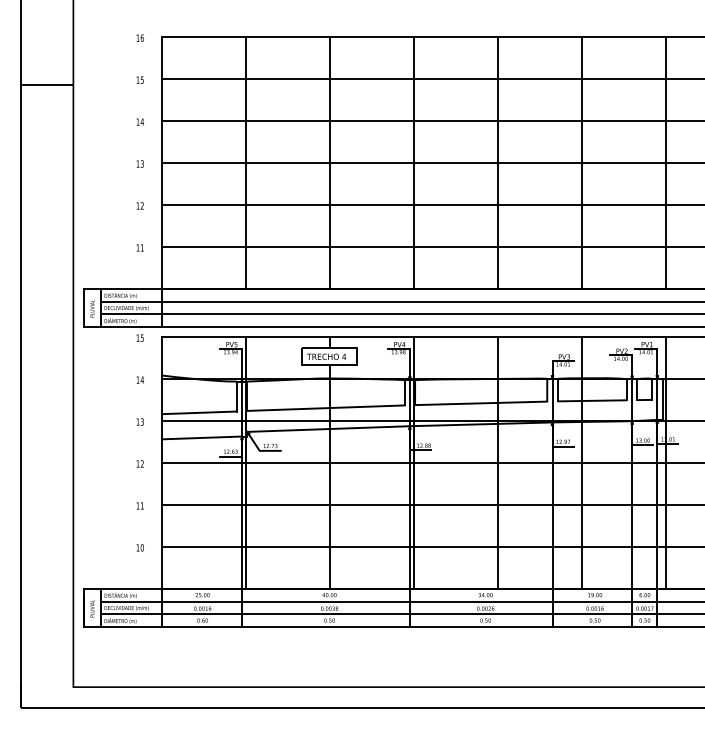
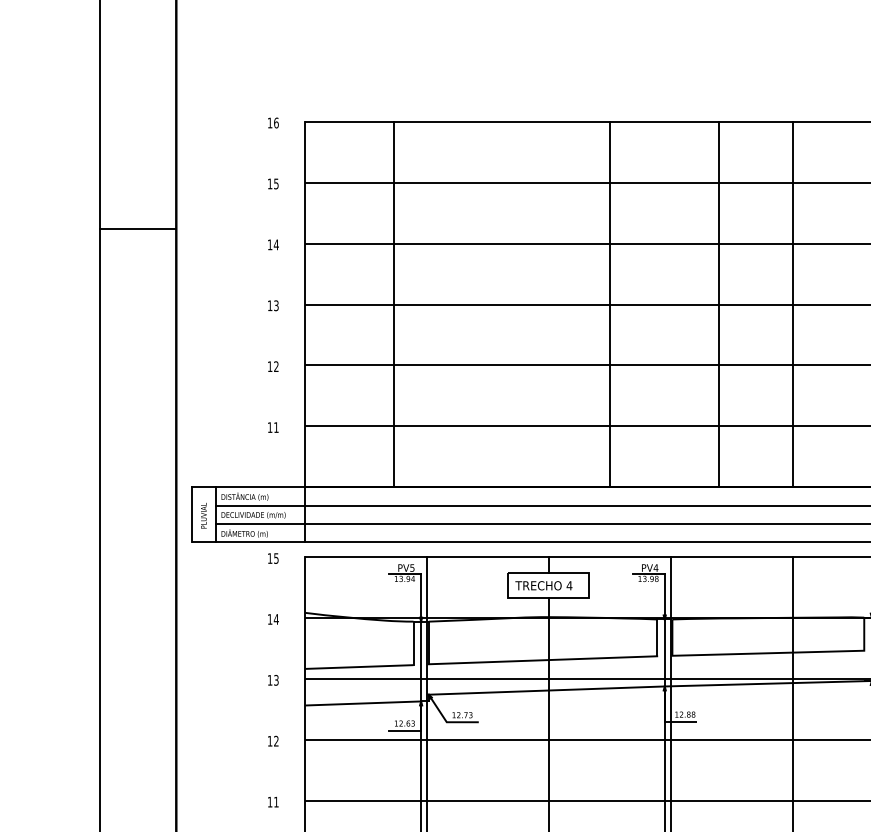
line: (46, 85) -> (137, 229), moved
line: (246, 163) -> (394, 305), moved
line: (330, 163) -> (610, 305), moved
line: (414, 163) -> (719, 305), moved

